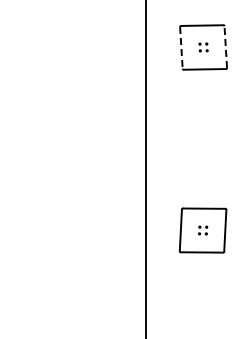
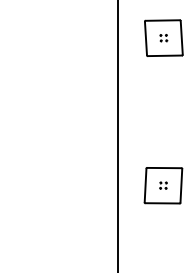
line: (181, 47) -> (146, 38), dashed -> solid
line: (225, 47) -> (181, 38), dashed -> solid

